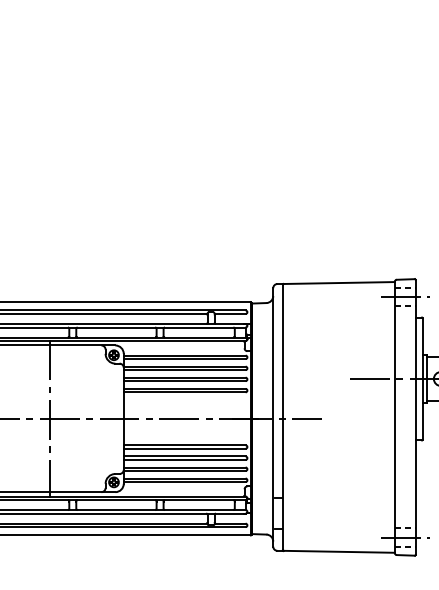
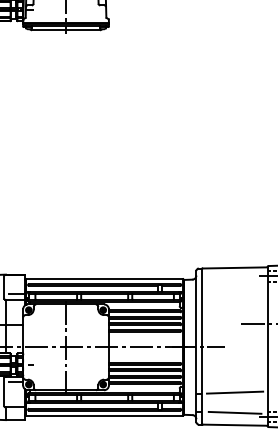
line: (338, 495) -> (234, 392), added
line: (338, 530) -> (234, 412), added

